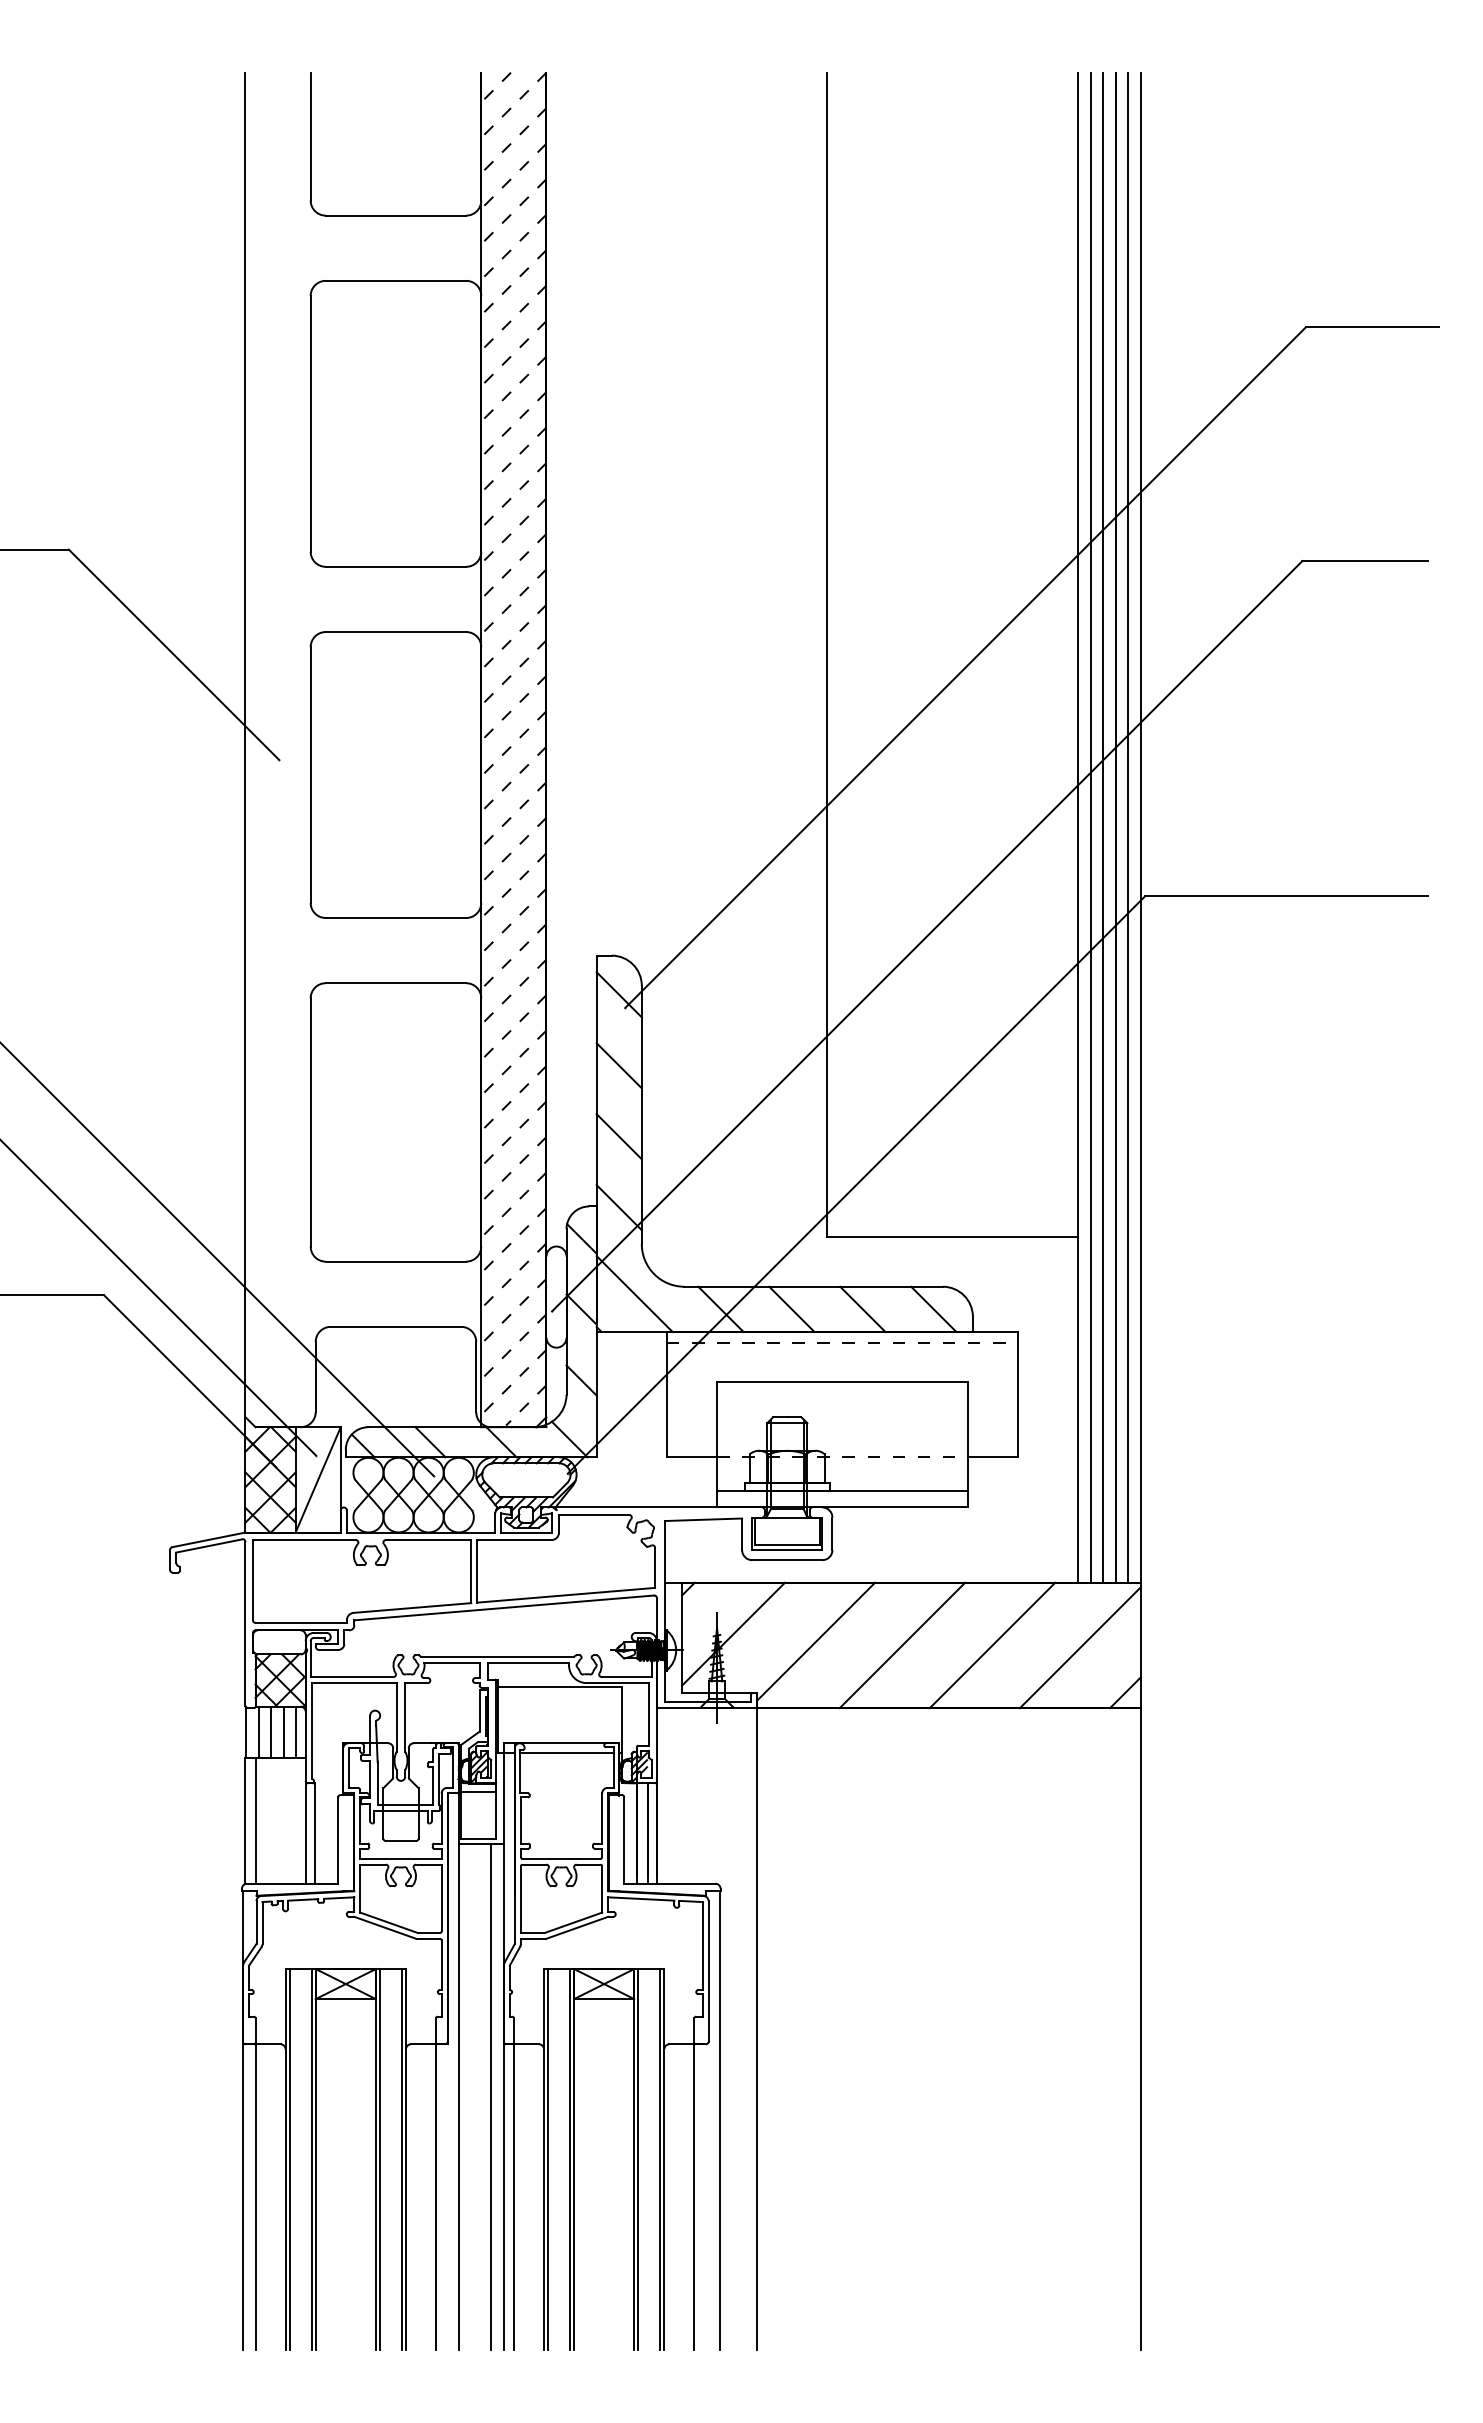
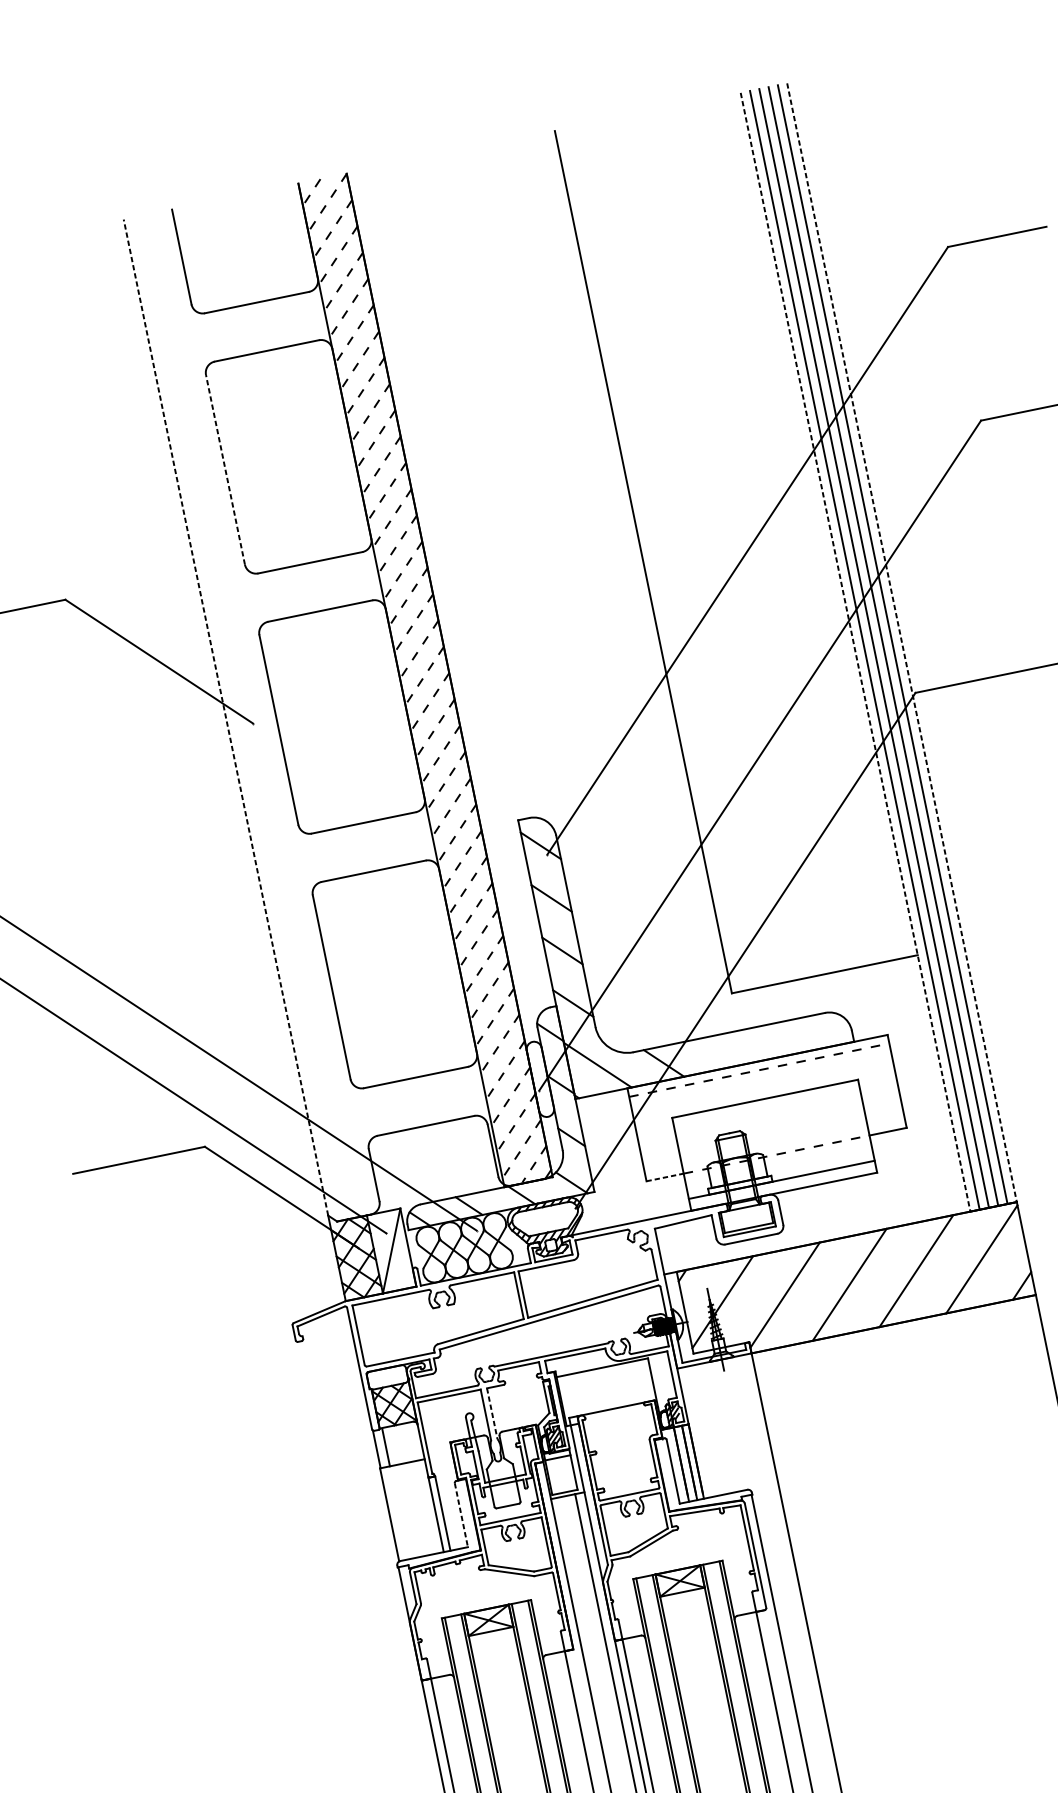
line: (310, 423) -> (225, 469), solid -> dashed
line: (245, 744) -> (225, 717), solid -> dashed
line: (1078, 828) -> (855, 652), solid -> dashed
line: (1140, 828) -> (901, 643), solid -> dashed
line: (791, 1308) -> (716, 1052), removed
line: (862, 1308) -> (768, 1041), removed
line: (933, 1308) -> (821, 1030), removed
line: (692, 1457) -> (665, 1177), solid -> dashed
line: (405, 1717) -> (492, 1413), solid -> dashed
line: (271, 1733) -> (395, 1446), removed
line: (283, 1733) -> (404, 1444), removed
line: (296, 1733) -> (414, 1442), removed
line: (566, 1753) -> (617, 1415), removed
line: (255, 1820) -> (396, 1512), removed
line: (338, 1841) -> (461, 1515), solid -> dashed

